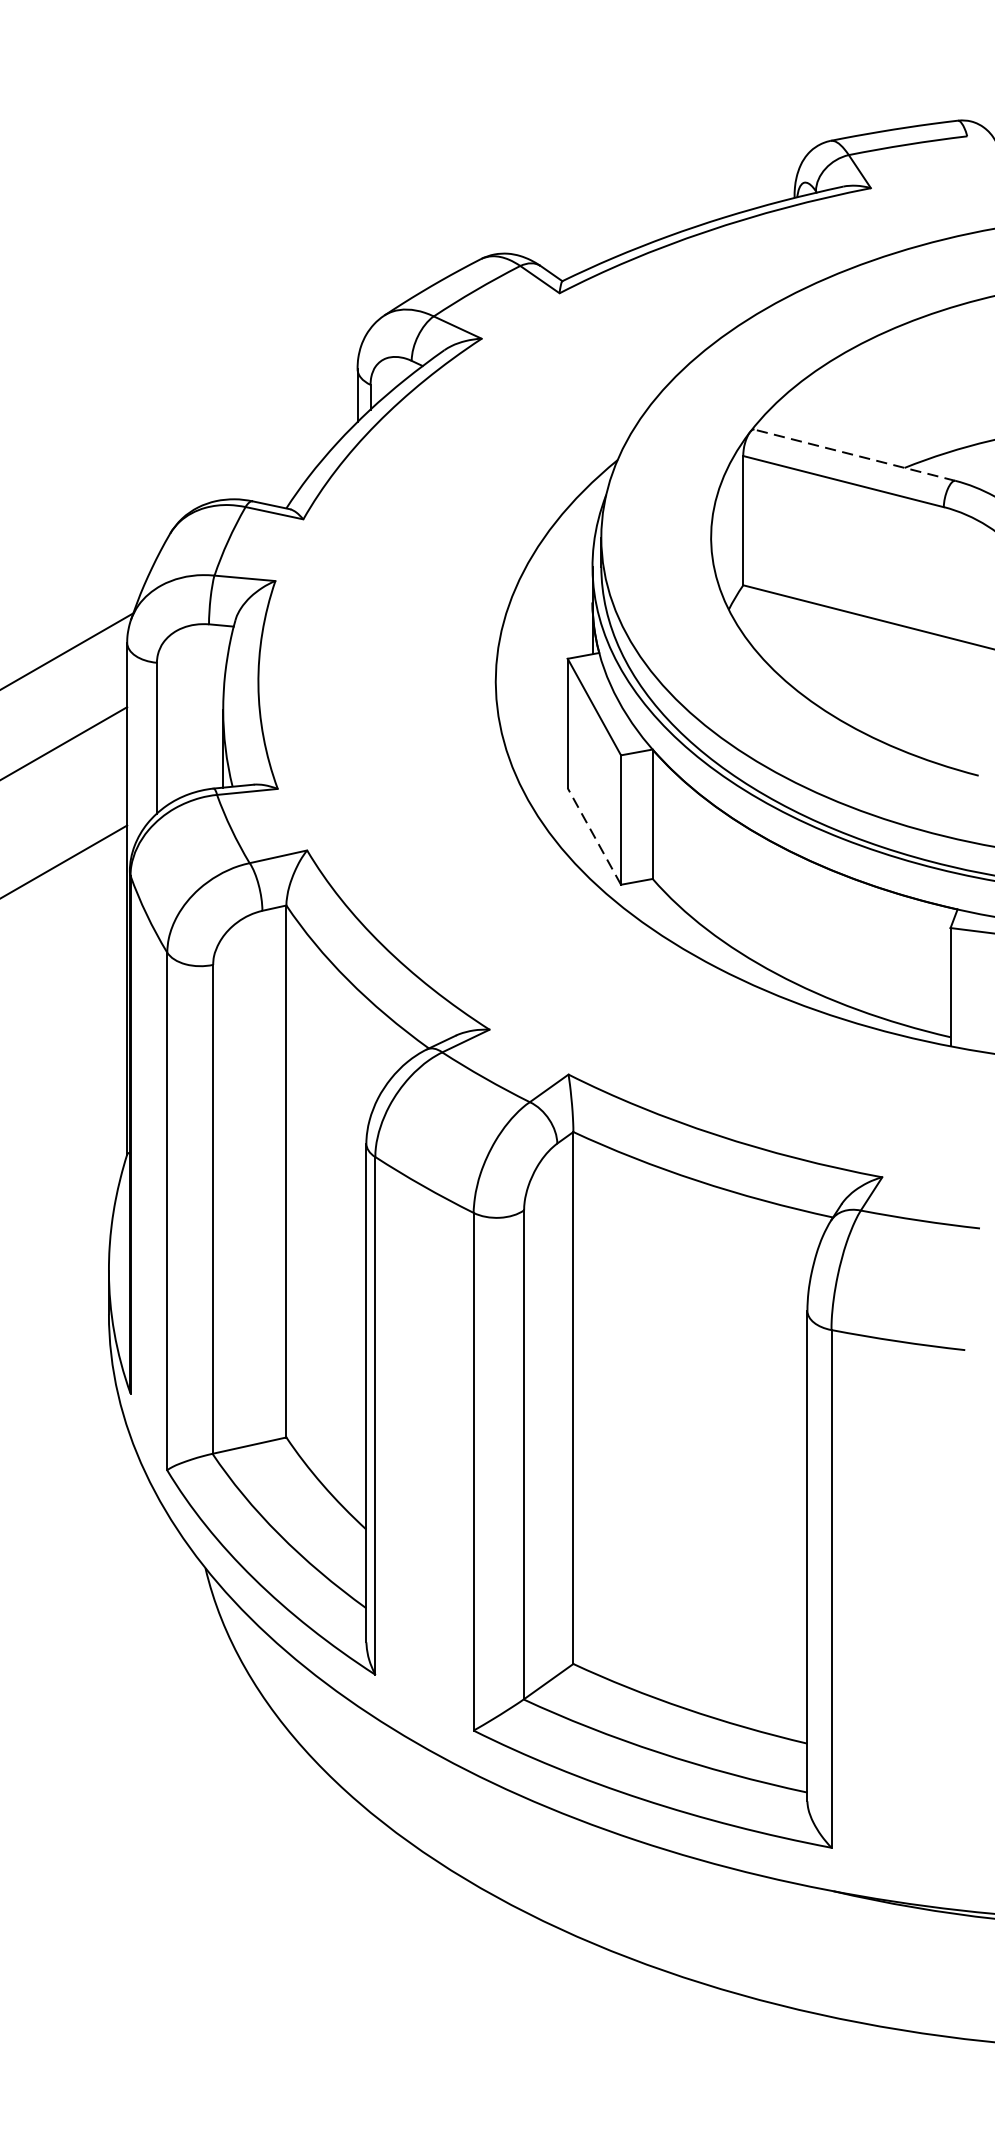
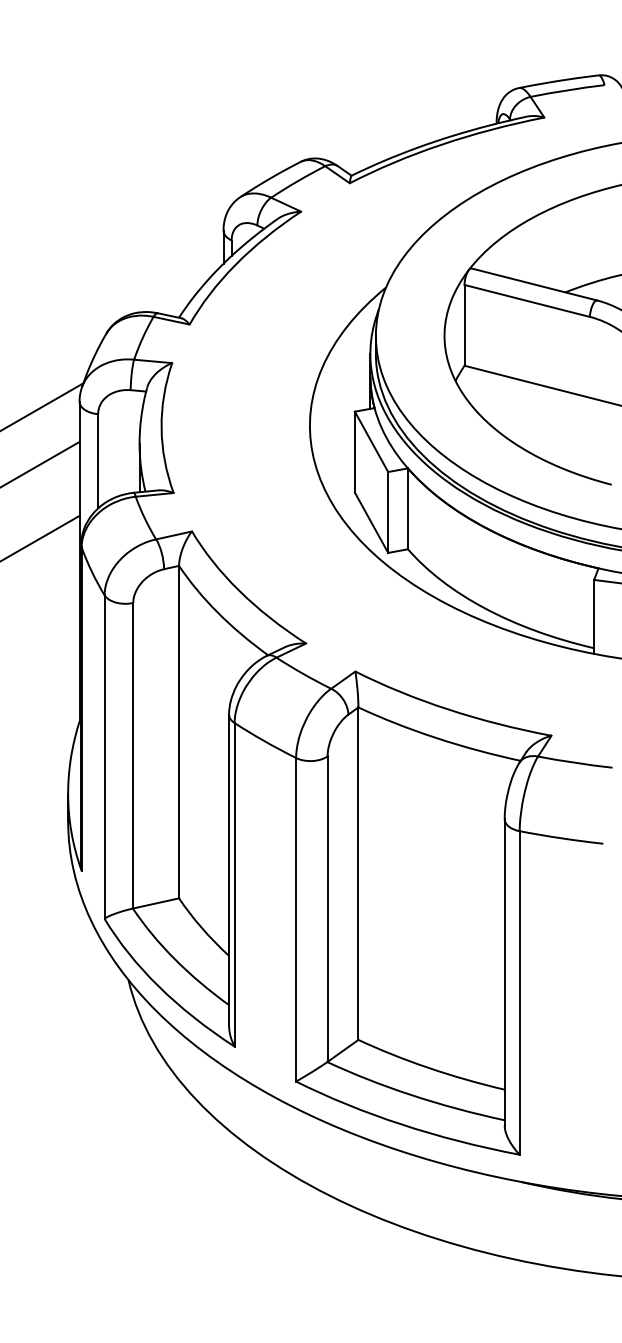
line: (855, 455) -> (534, 284), dashed -> solid
line: (594, 836) -> (371, 522), dashed -> solid

